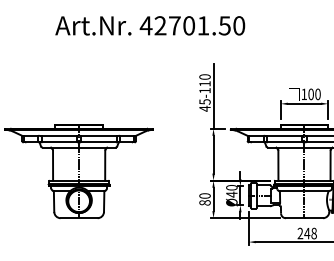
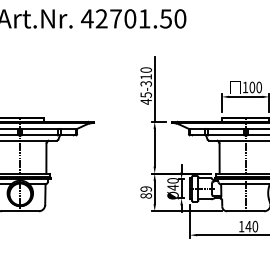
text: (204, 90) -> (145, 83), 45-110 -> 45-310
text: (204, 195) -> (145, 188), 80 -> 89
text: (306, 233) -> (247, 226), 248 -> 140

